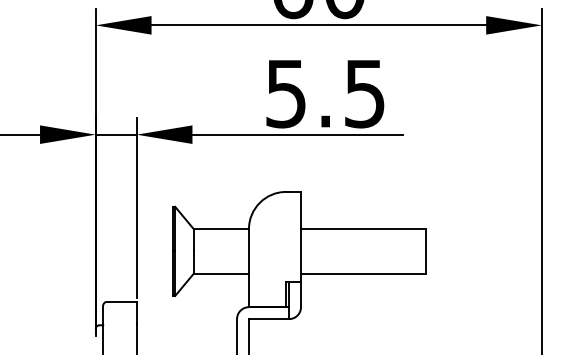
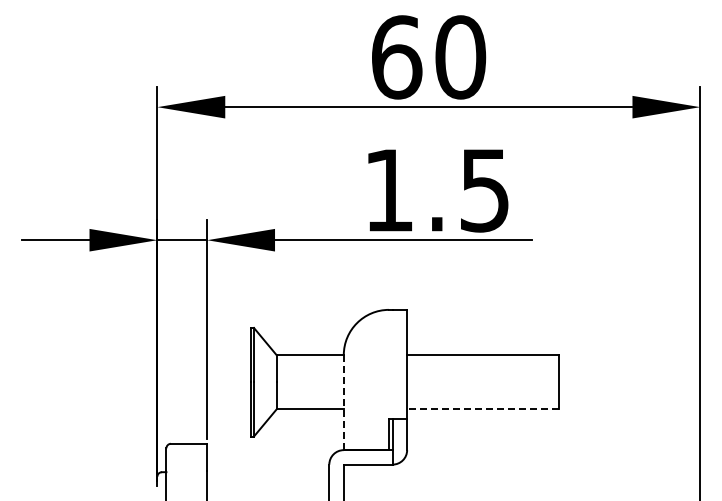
text: (285, 93) -> (388, 190), 5.5 -> 1.5
line: (248, 268) -> (343, 402), solid -> dashed
line: (363, 273) -> (483, 409), solid -> dashed

